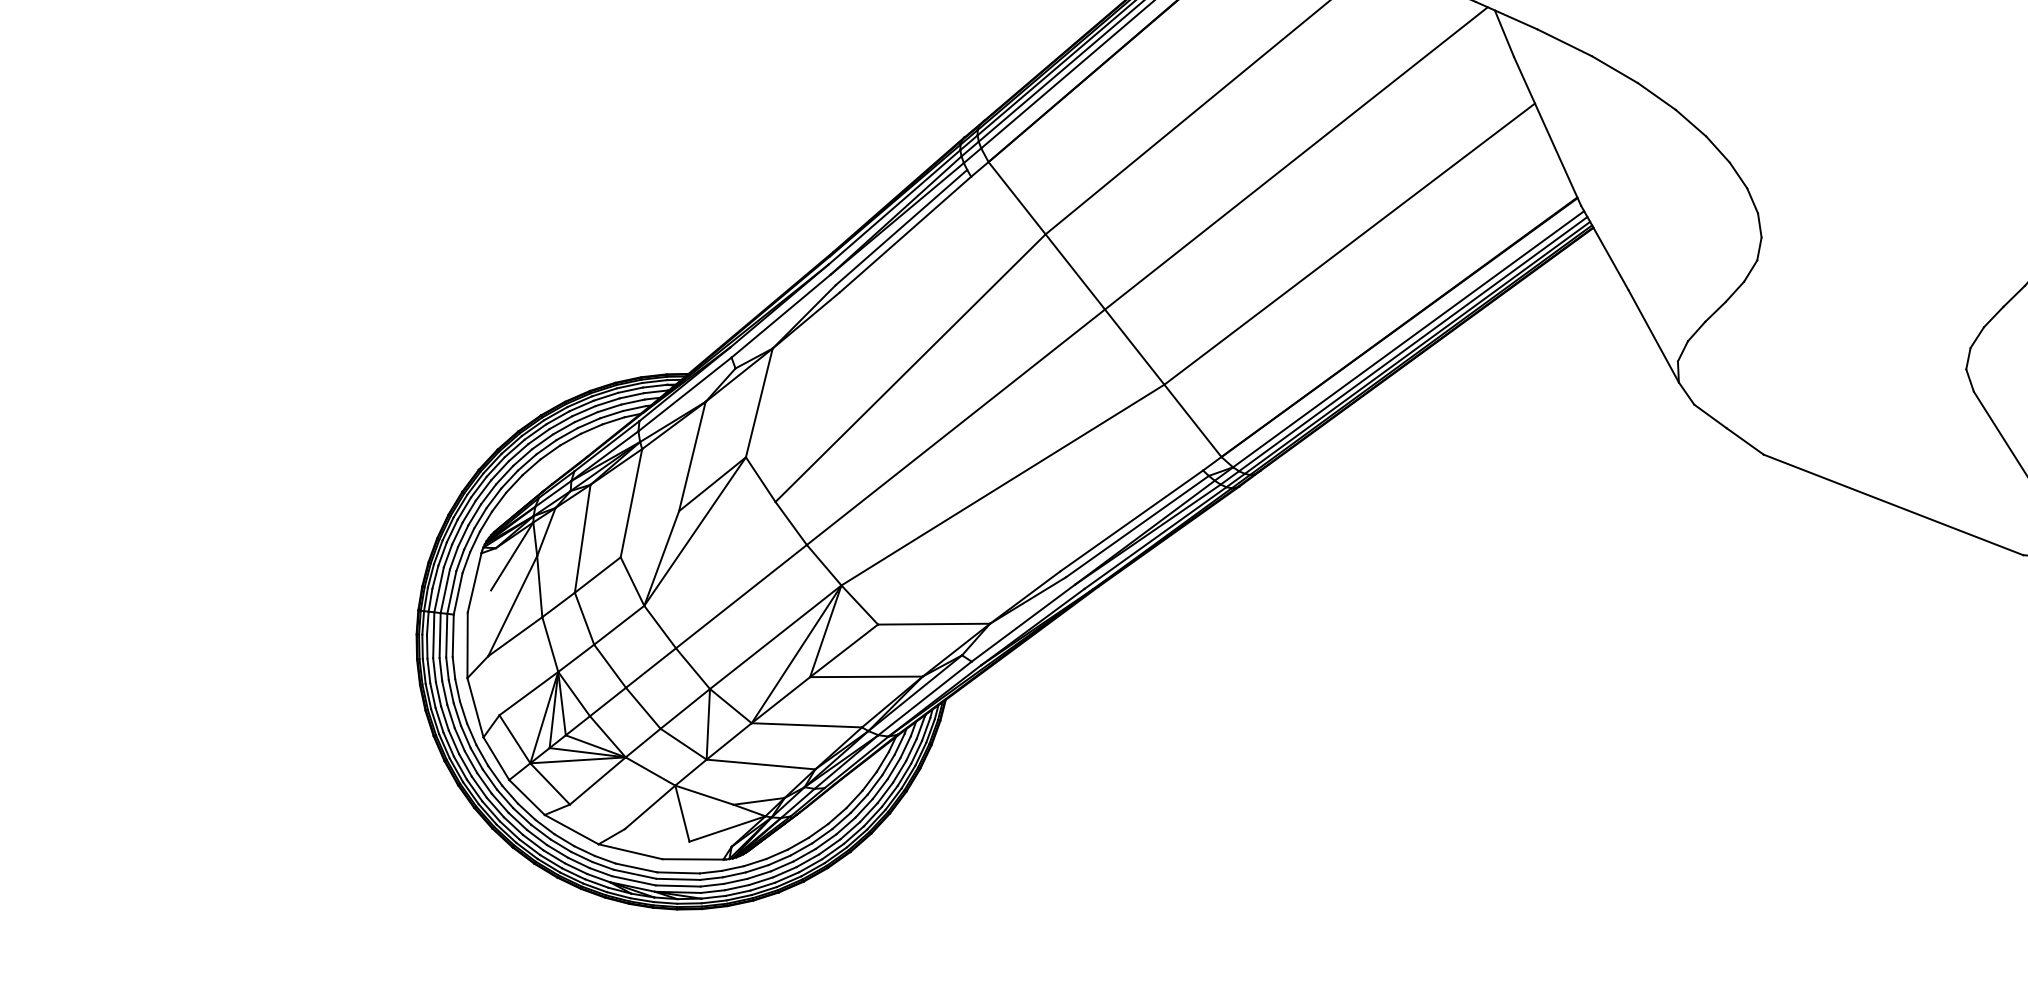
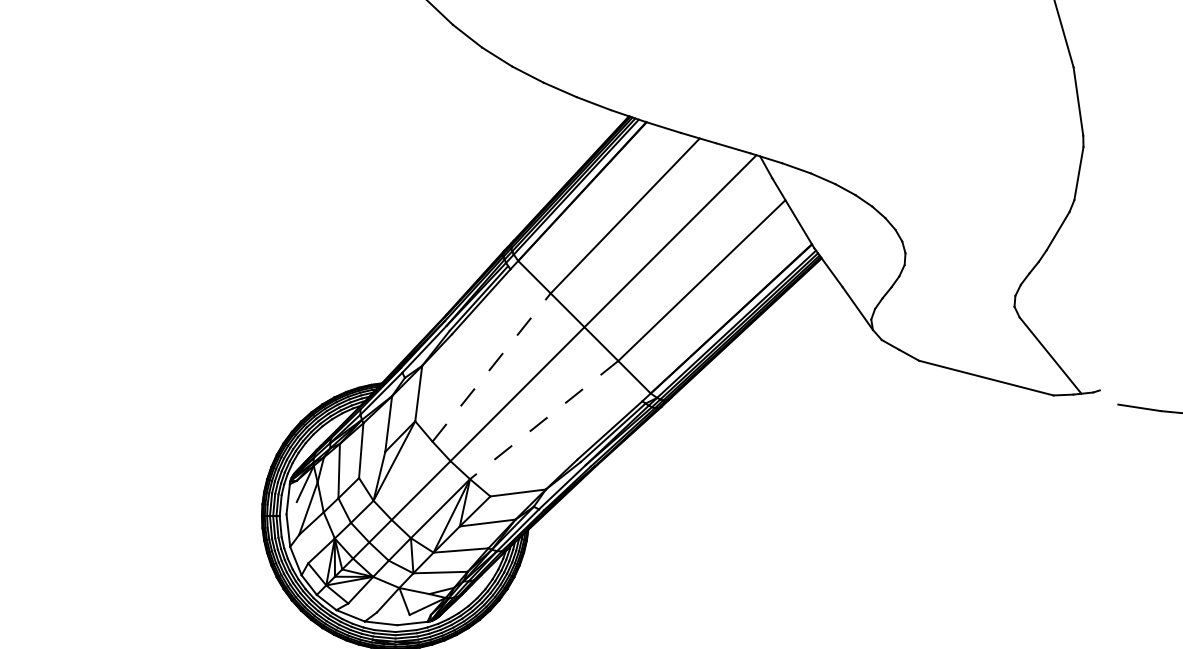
line: (910, 367) -> (491, 367), solid -> dashed
line: (1003, 485) -> (544, 420), solid -> dashed

